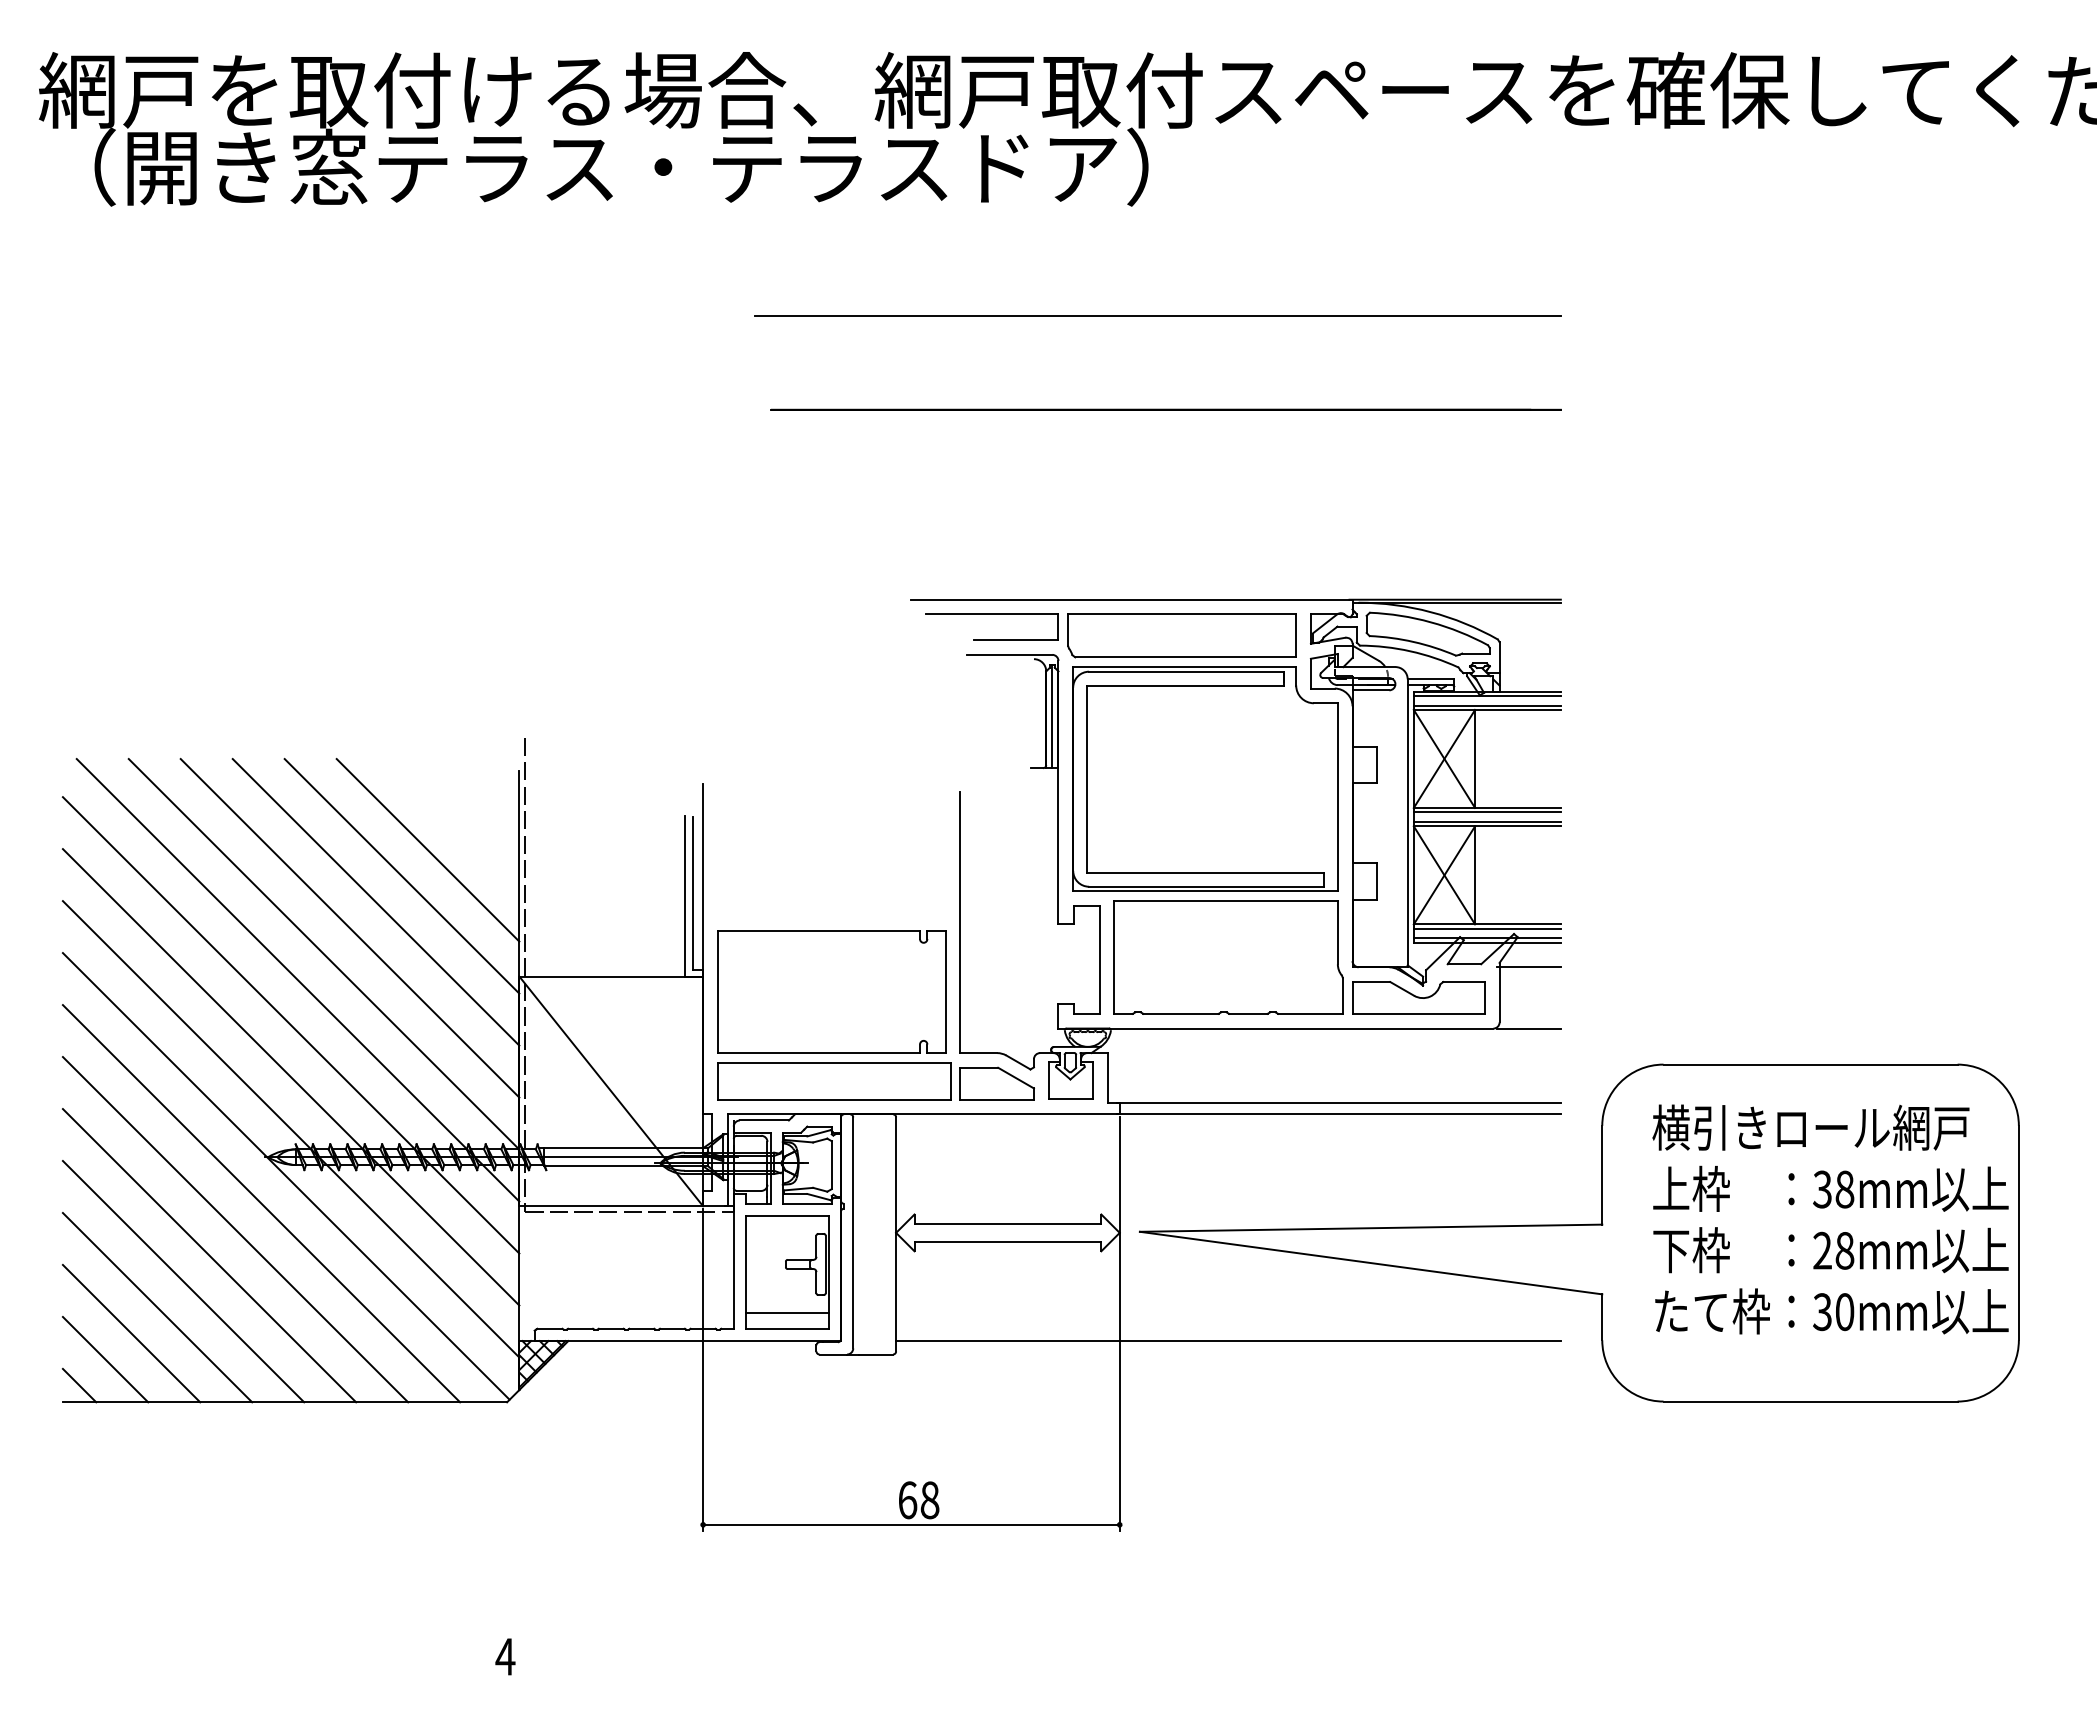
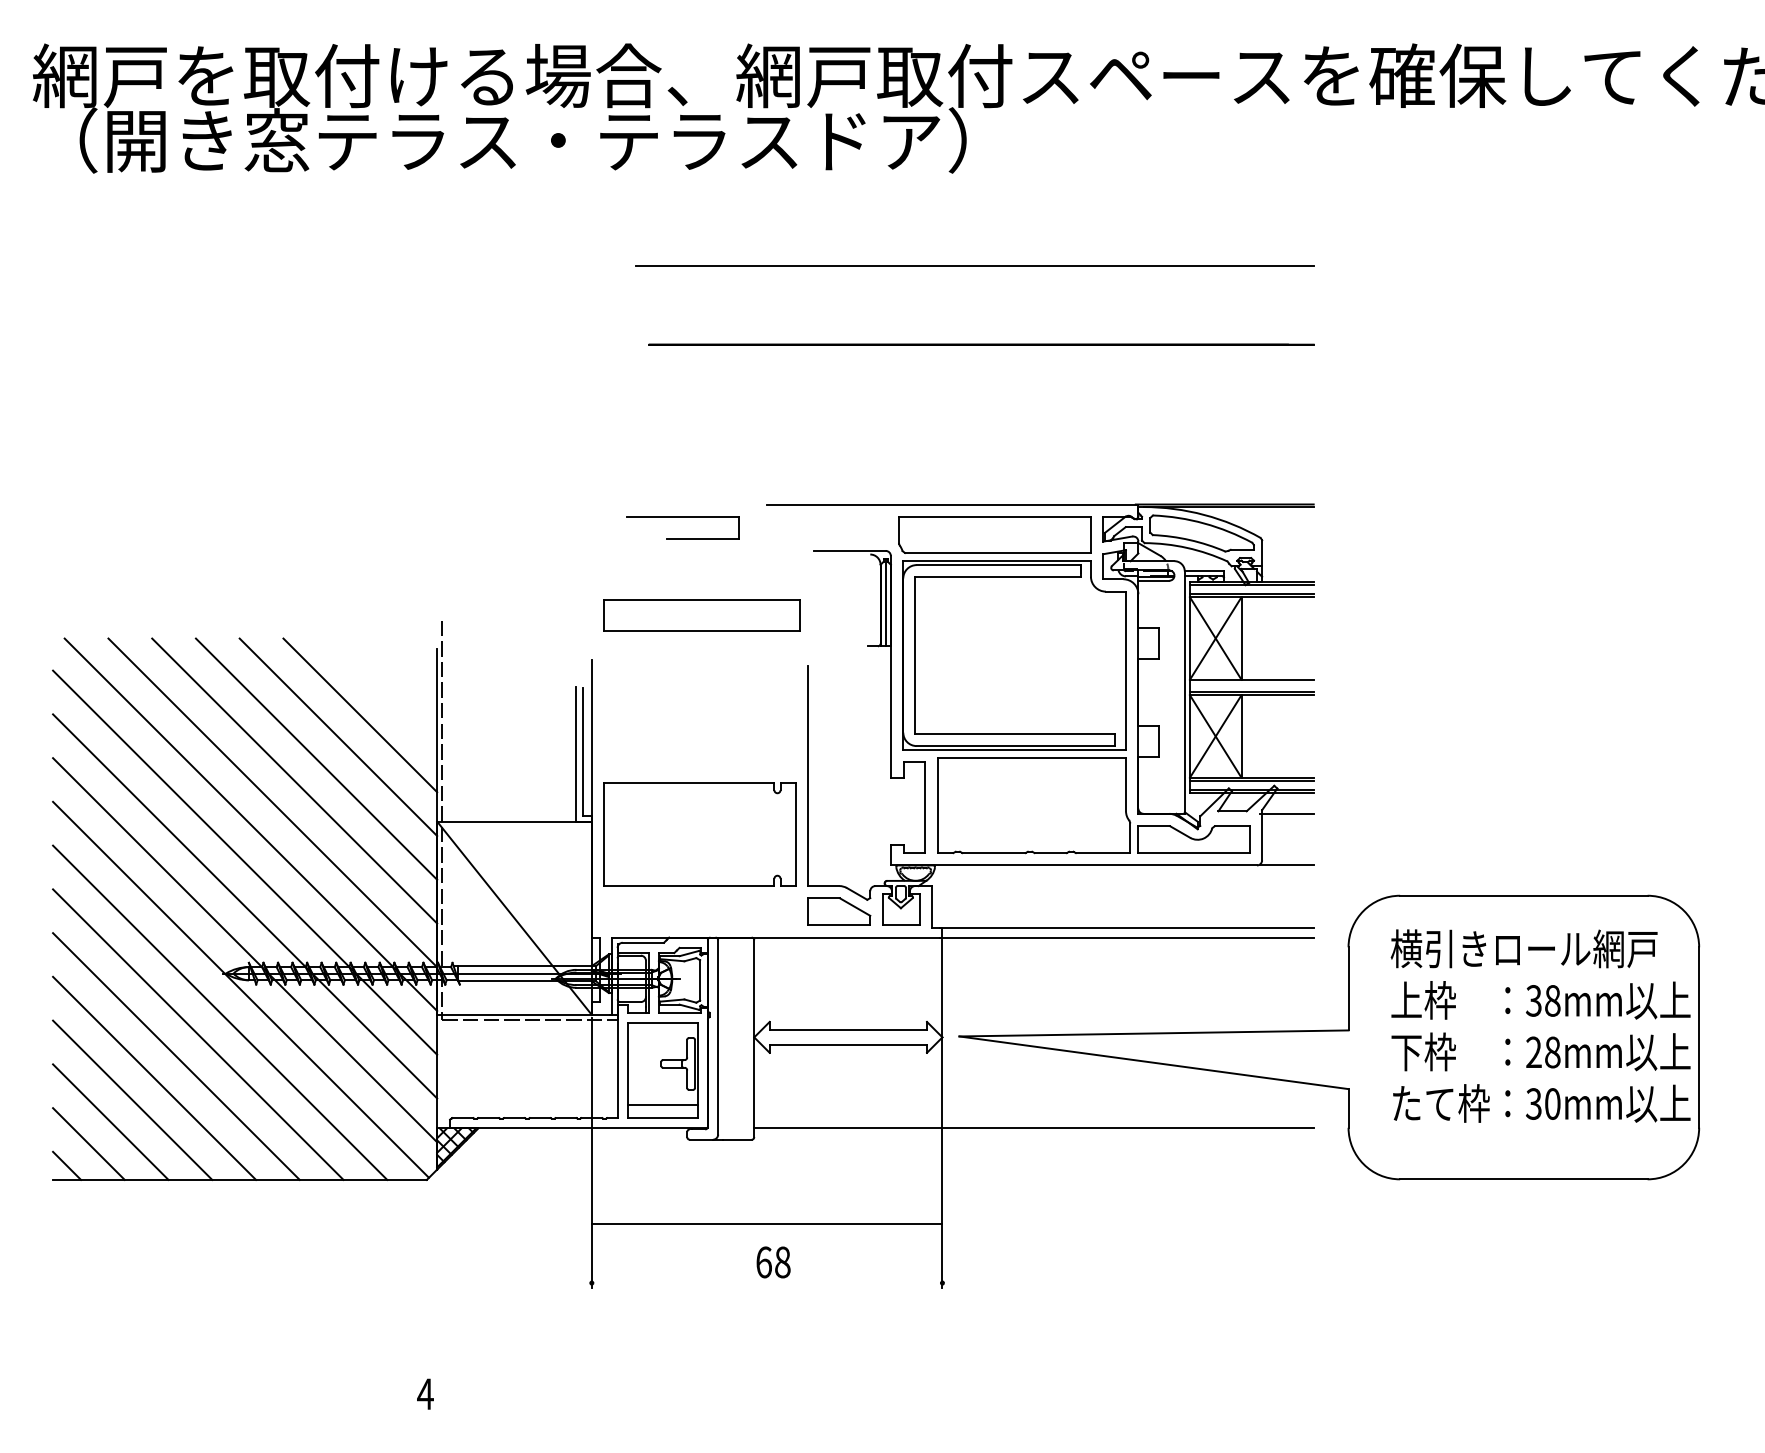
part: (991, 614) -> (682, 516), moved
line: (1486, 812) -> (1251, 683), removed
part: (834, 1081) -> (702, 615), moved
line: (911, 1524) -> (767, 1223), moved

